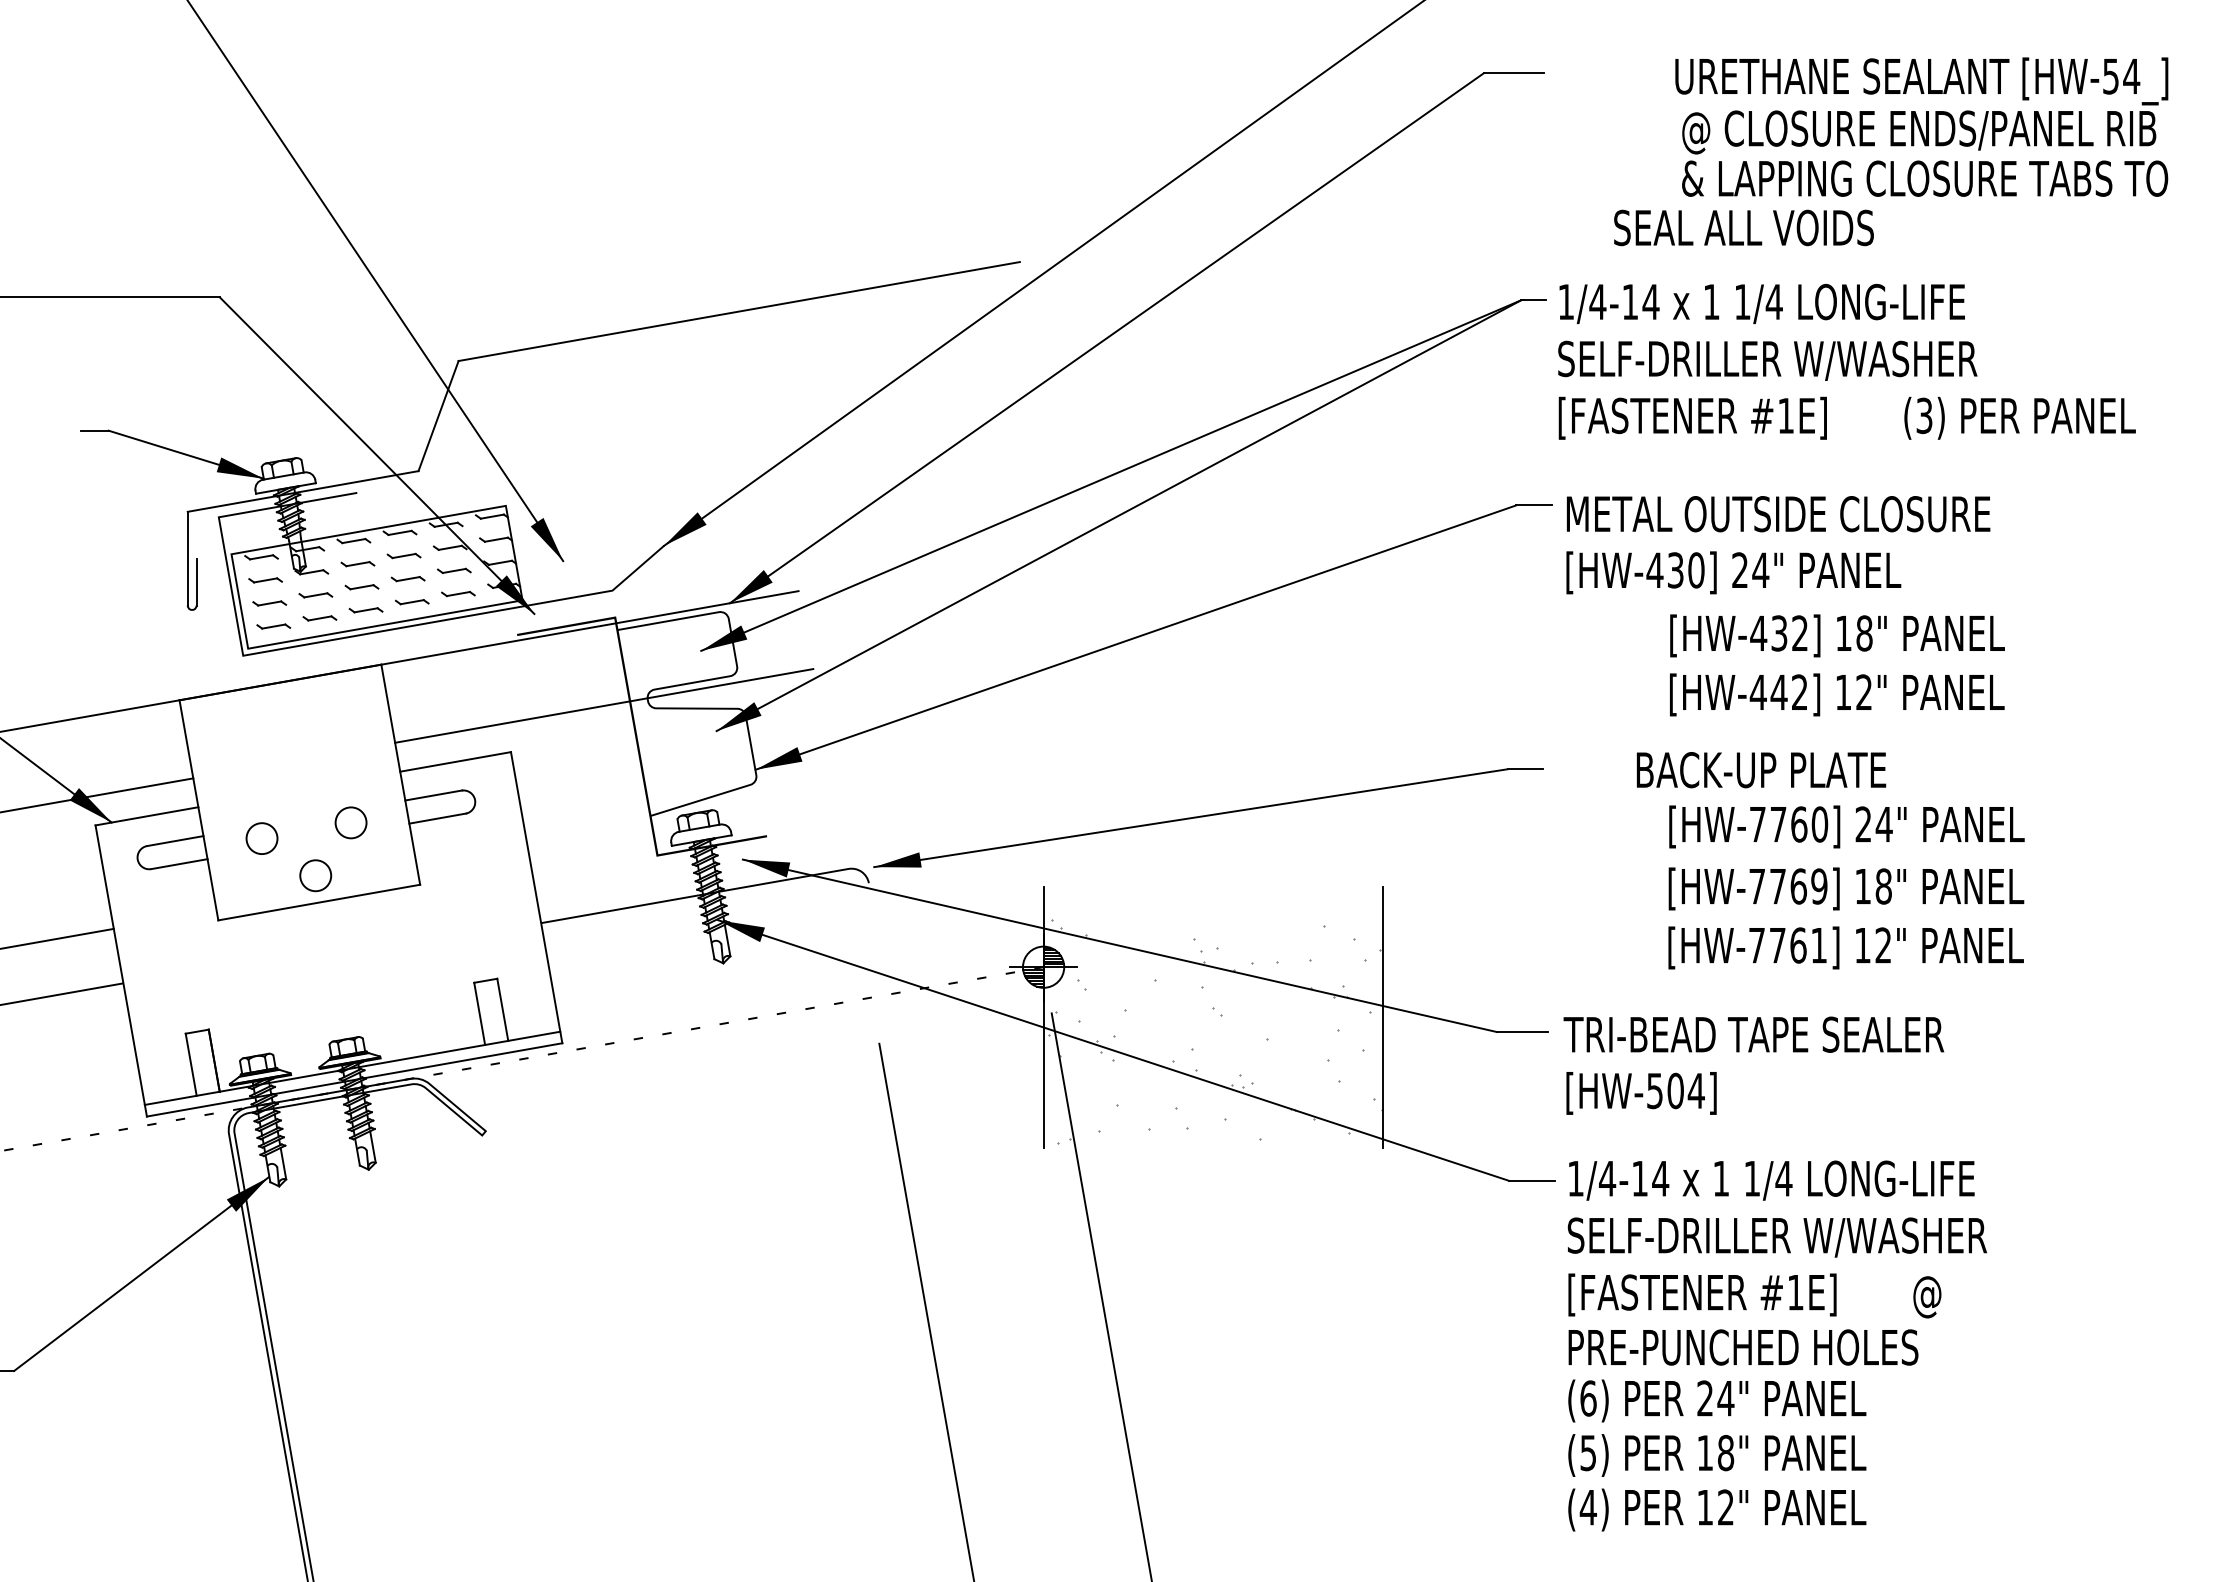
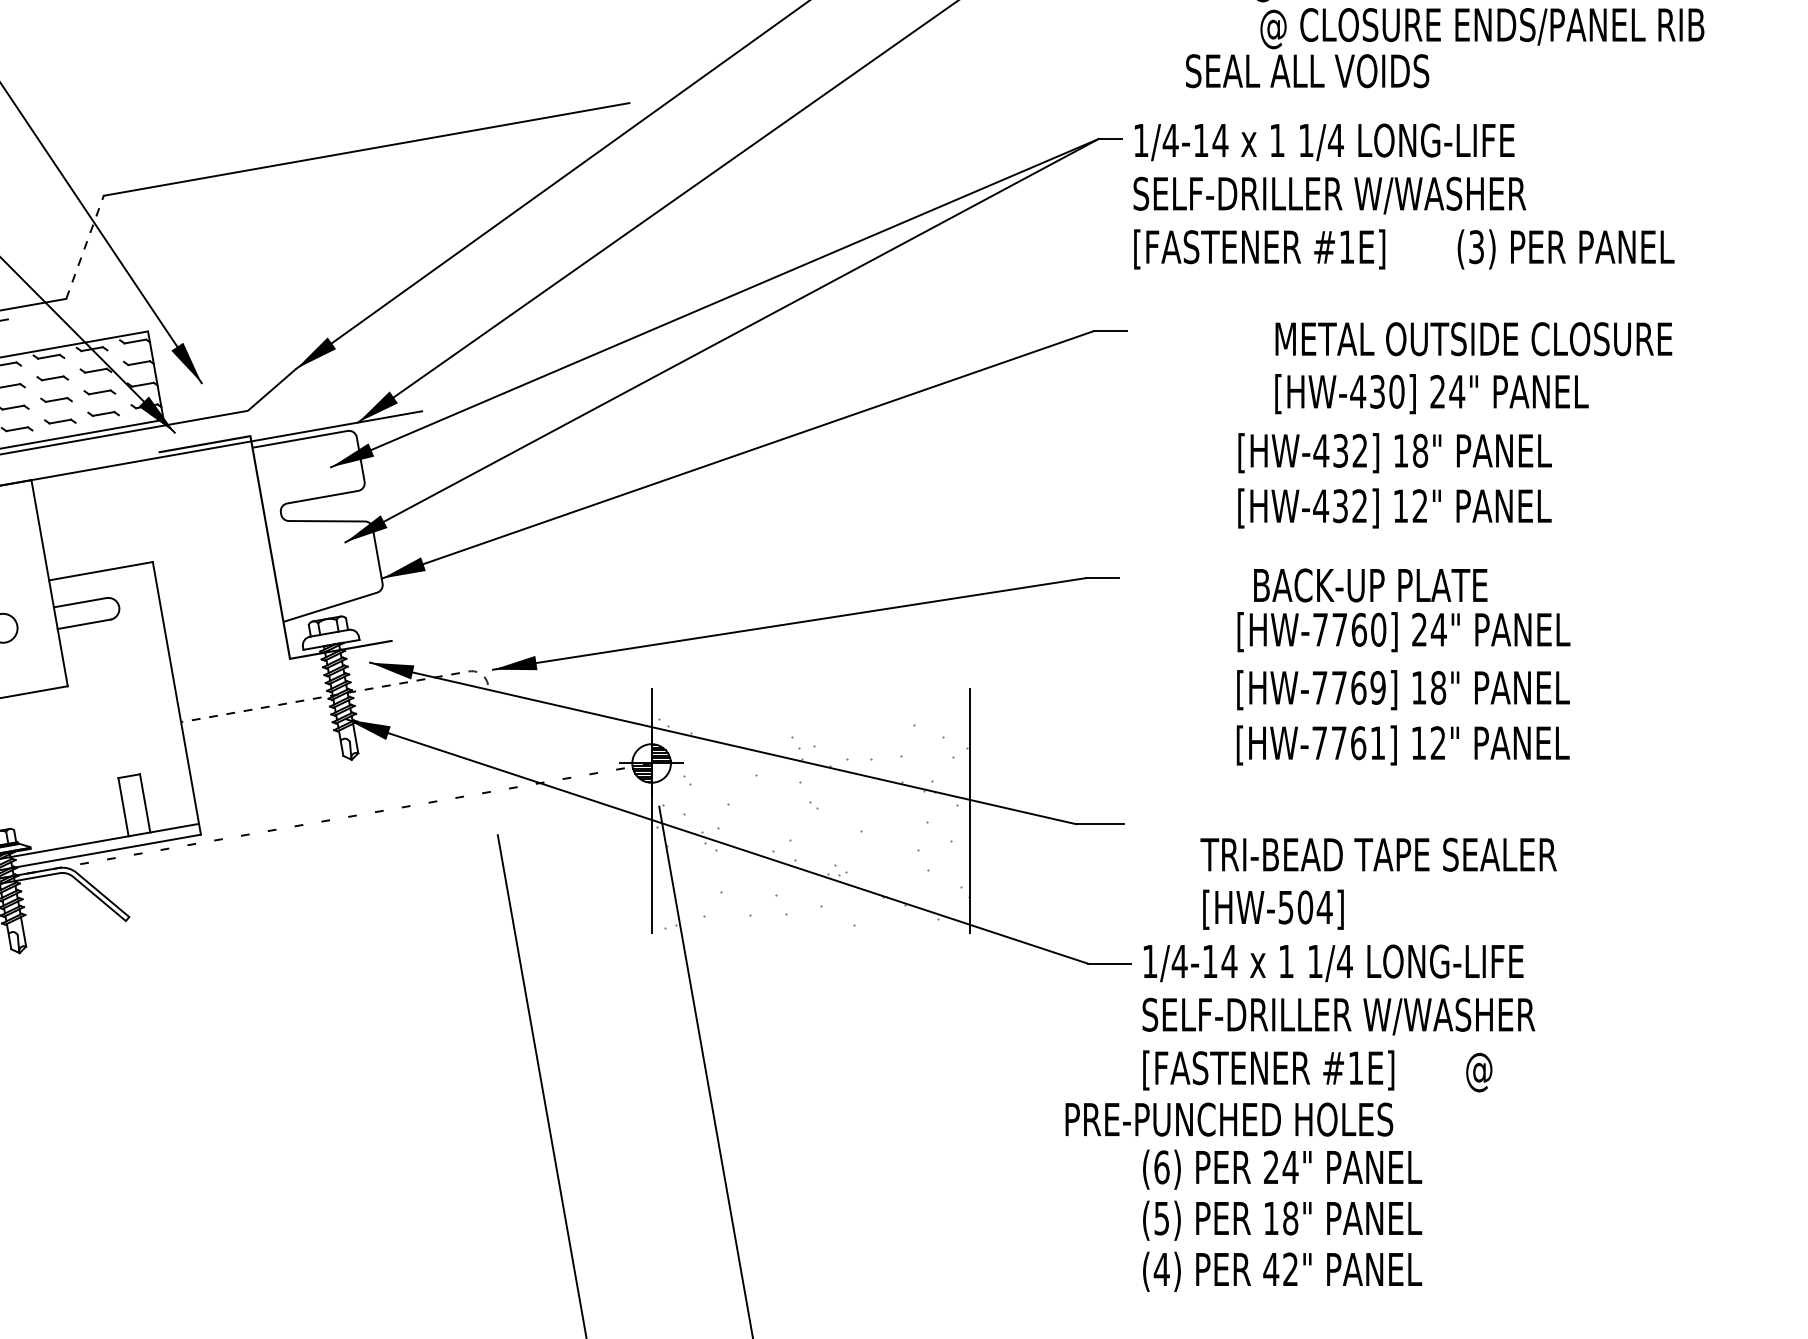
text: (1925, 182) -> (1477, 28), & LAPPING CLOSURE TABS TO -> @ CLOSURE ENDS/PANEL RIB
line: (438, 416) -> (84, 247), solid -> dashed
text: (1778, 545) -> (1473, 368), moved
text: (1778, 692) -> (1339, 506), [HW-442] -> [HW-432]
line: (604, 705) -> (240, 518), removed
text: (1761, 770) -> (1370, 585), moved
line: (713, 892) -> (342, 693), solid -> dashed
text: (1753, 1065) -> (1378, 883), moved
text: (1743, 1347) -> (1229, 1119), moved
text: (1704, 1507) -> (1270, 1269), 12" -> 42"

